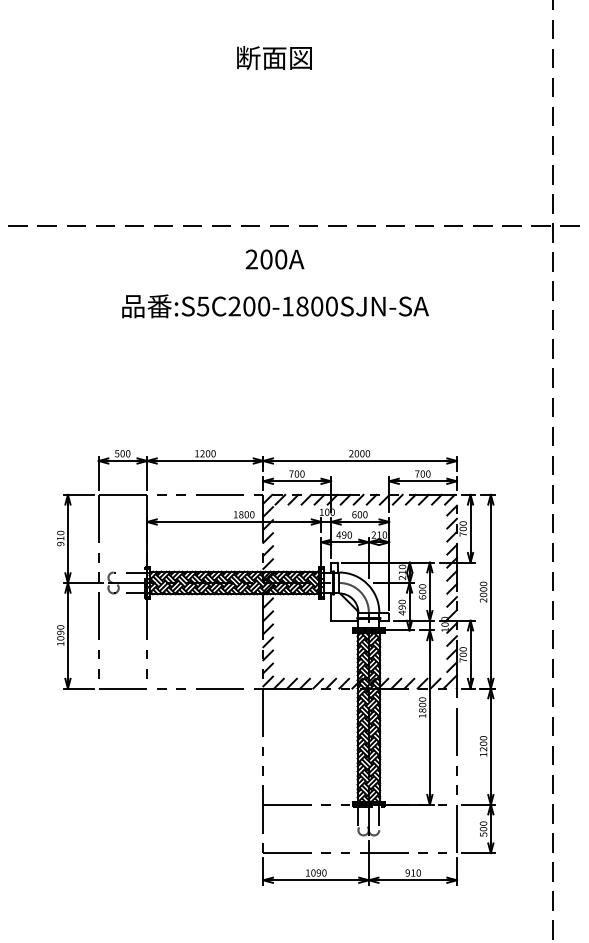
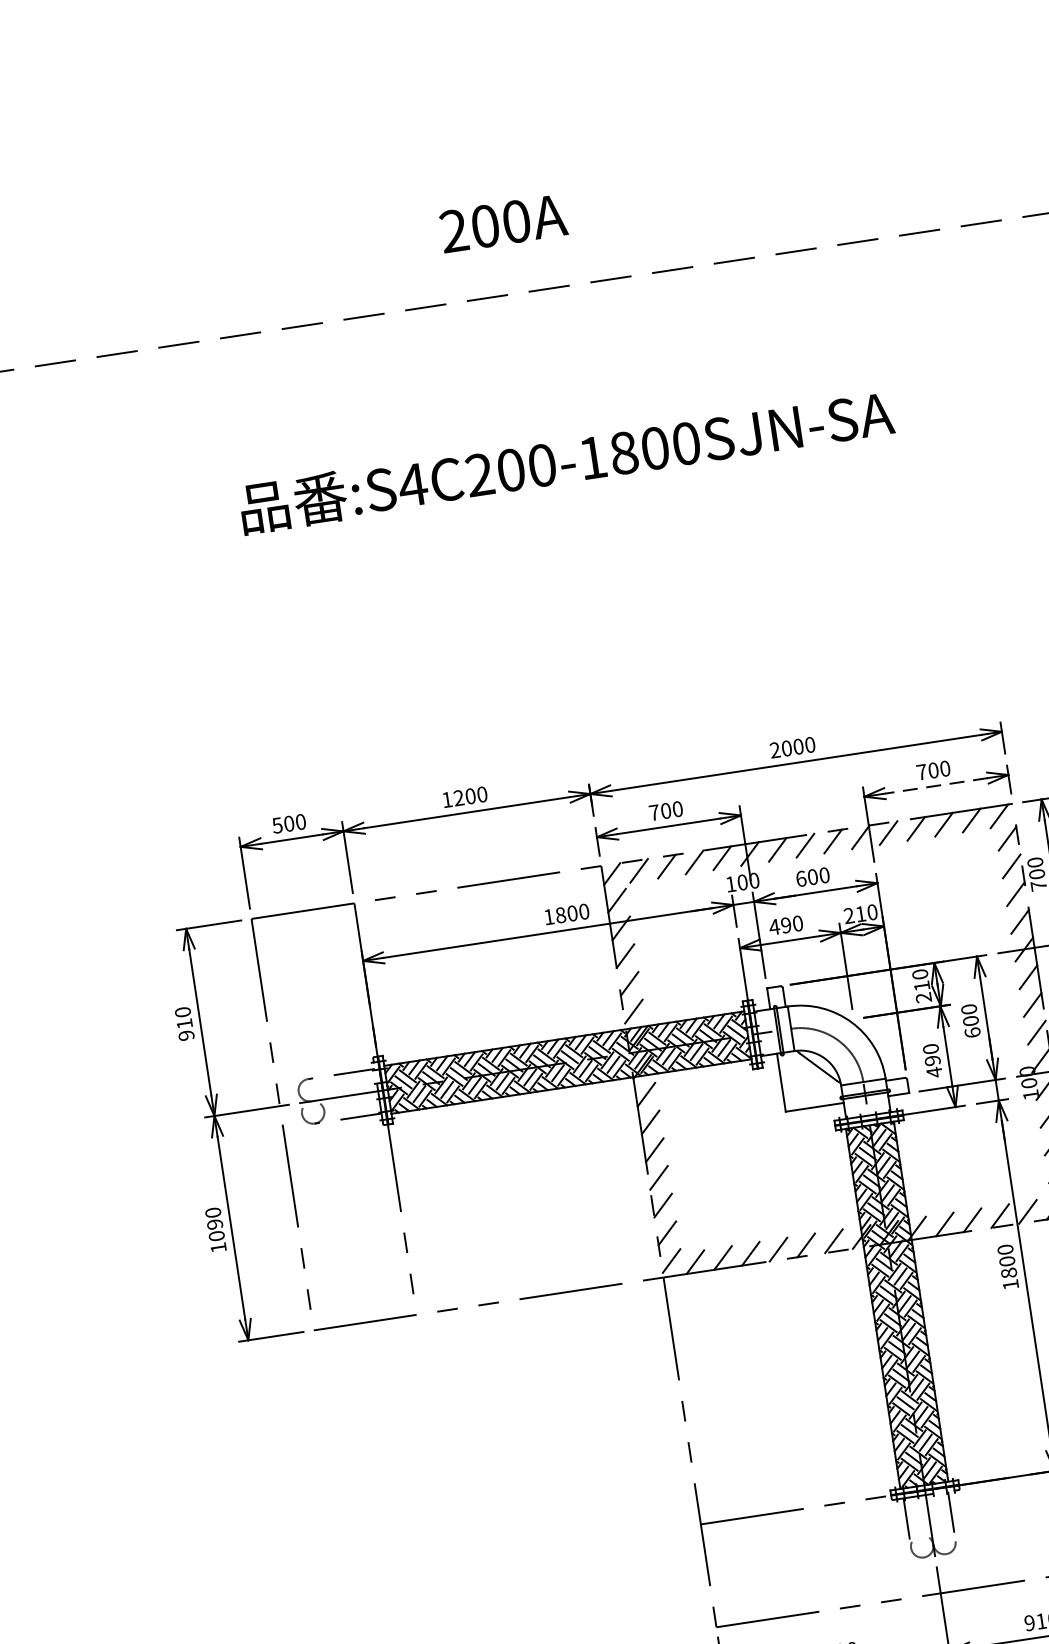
text: (274, 259) -> (502, 223), moved
text: (202, 306) -> (411, 485), :S5C200-1800SJN-SA -> :S4C200-1800SJN-SA
line: (422, 481) -> (935, 786), solid -> dashed

